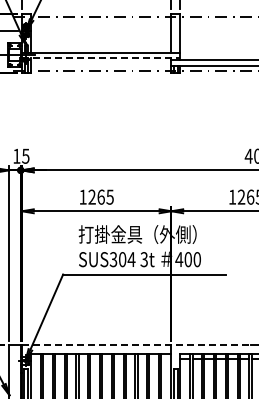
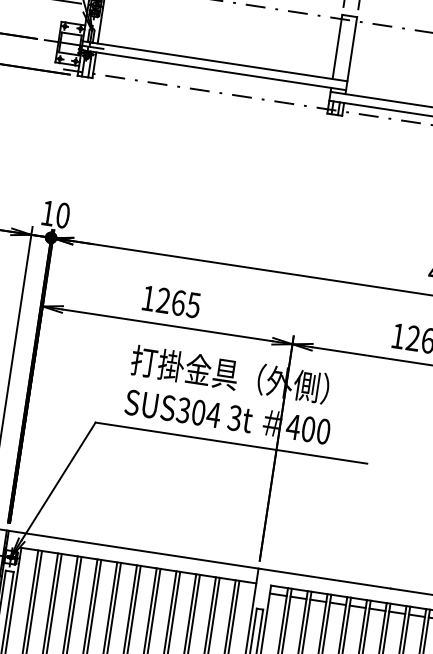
line: (101, 57) -> (214, 69), dashed -> solid
text: (25, 155) -> (62, 214), 15 -> 10
line: (136, 345) -> (200, 559), dashed -> solid

